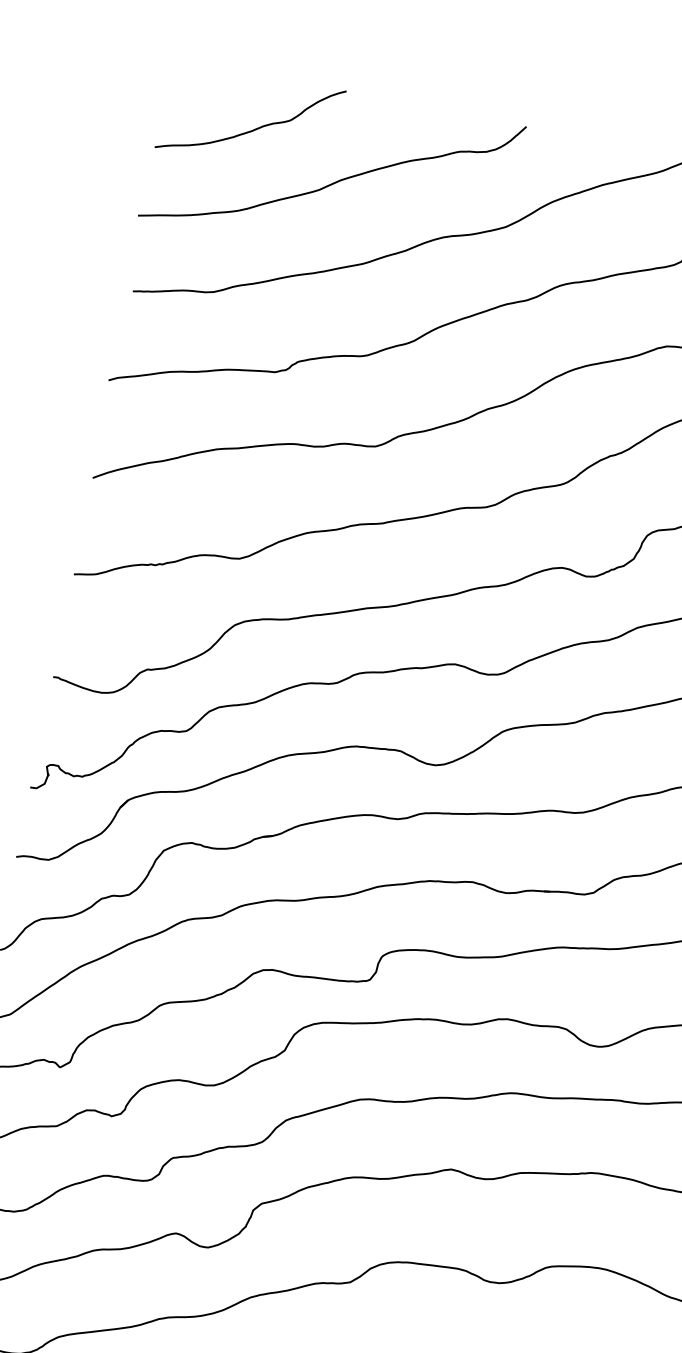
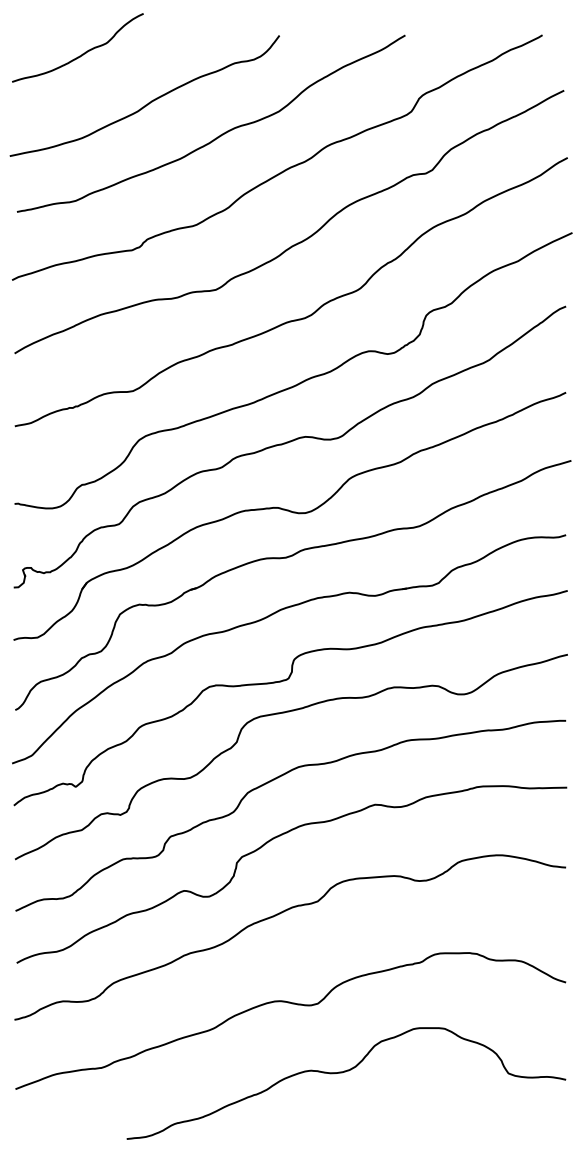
curve: (255, 127) -> (82, 53), moved

